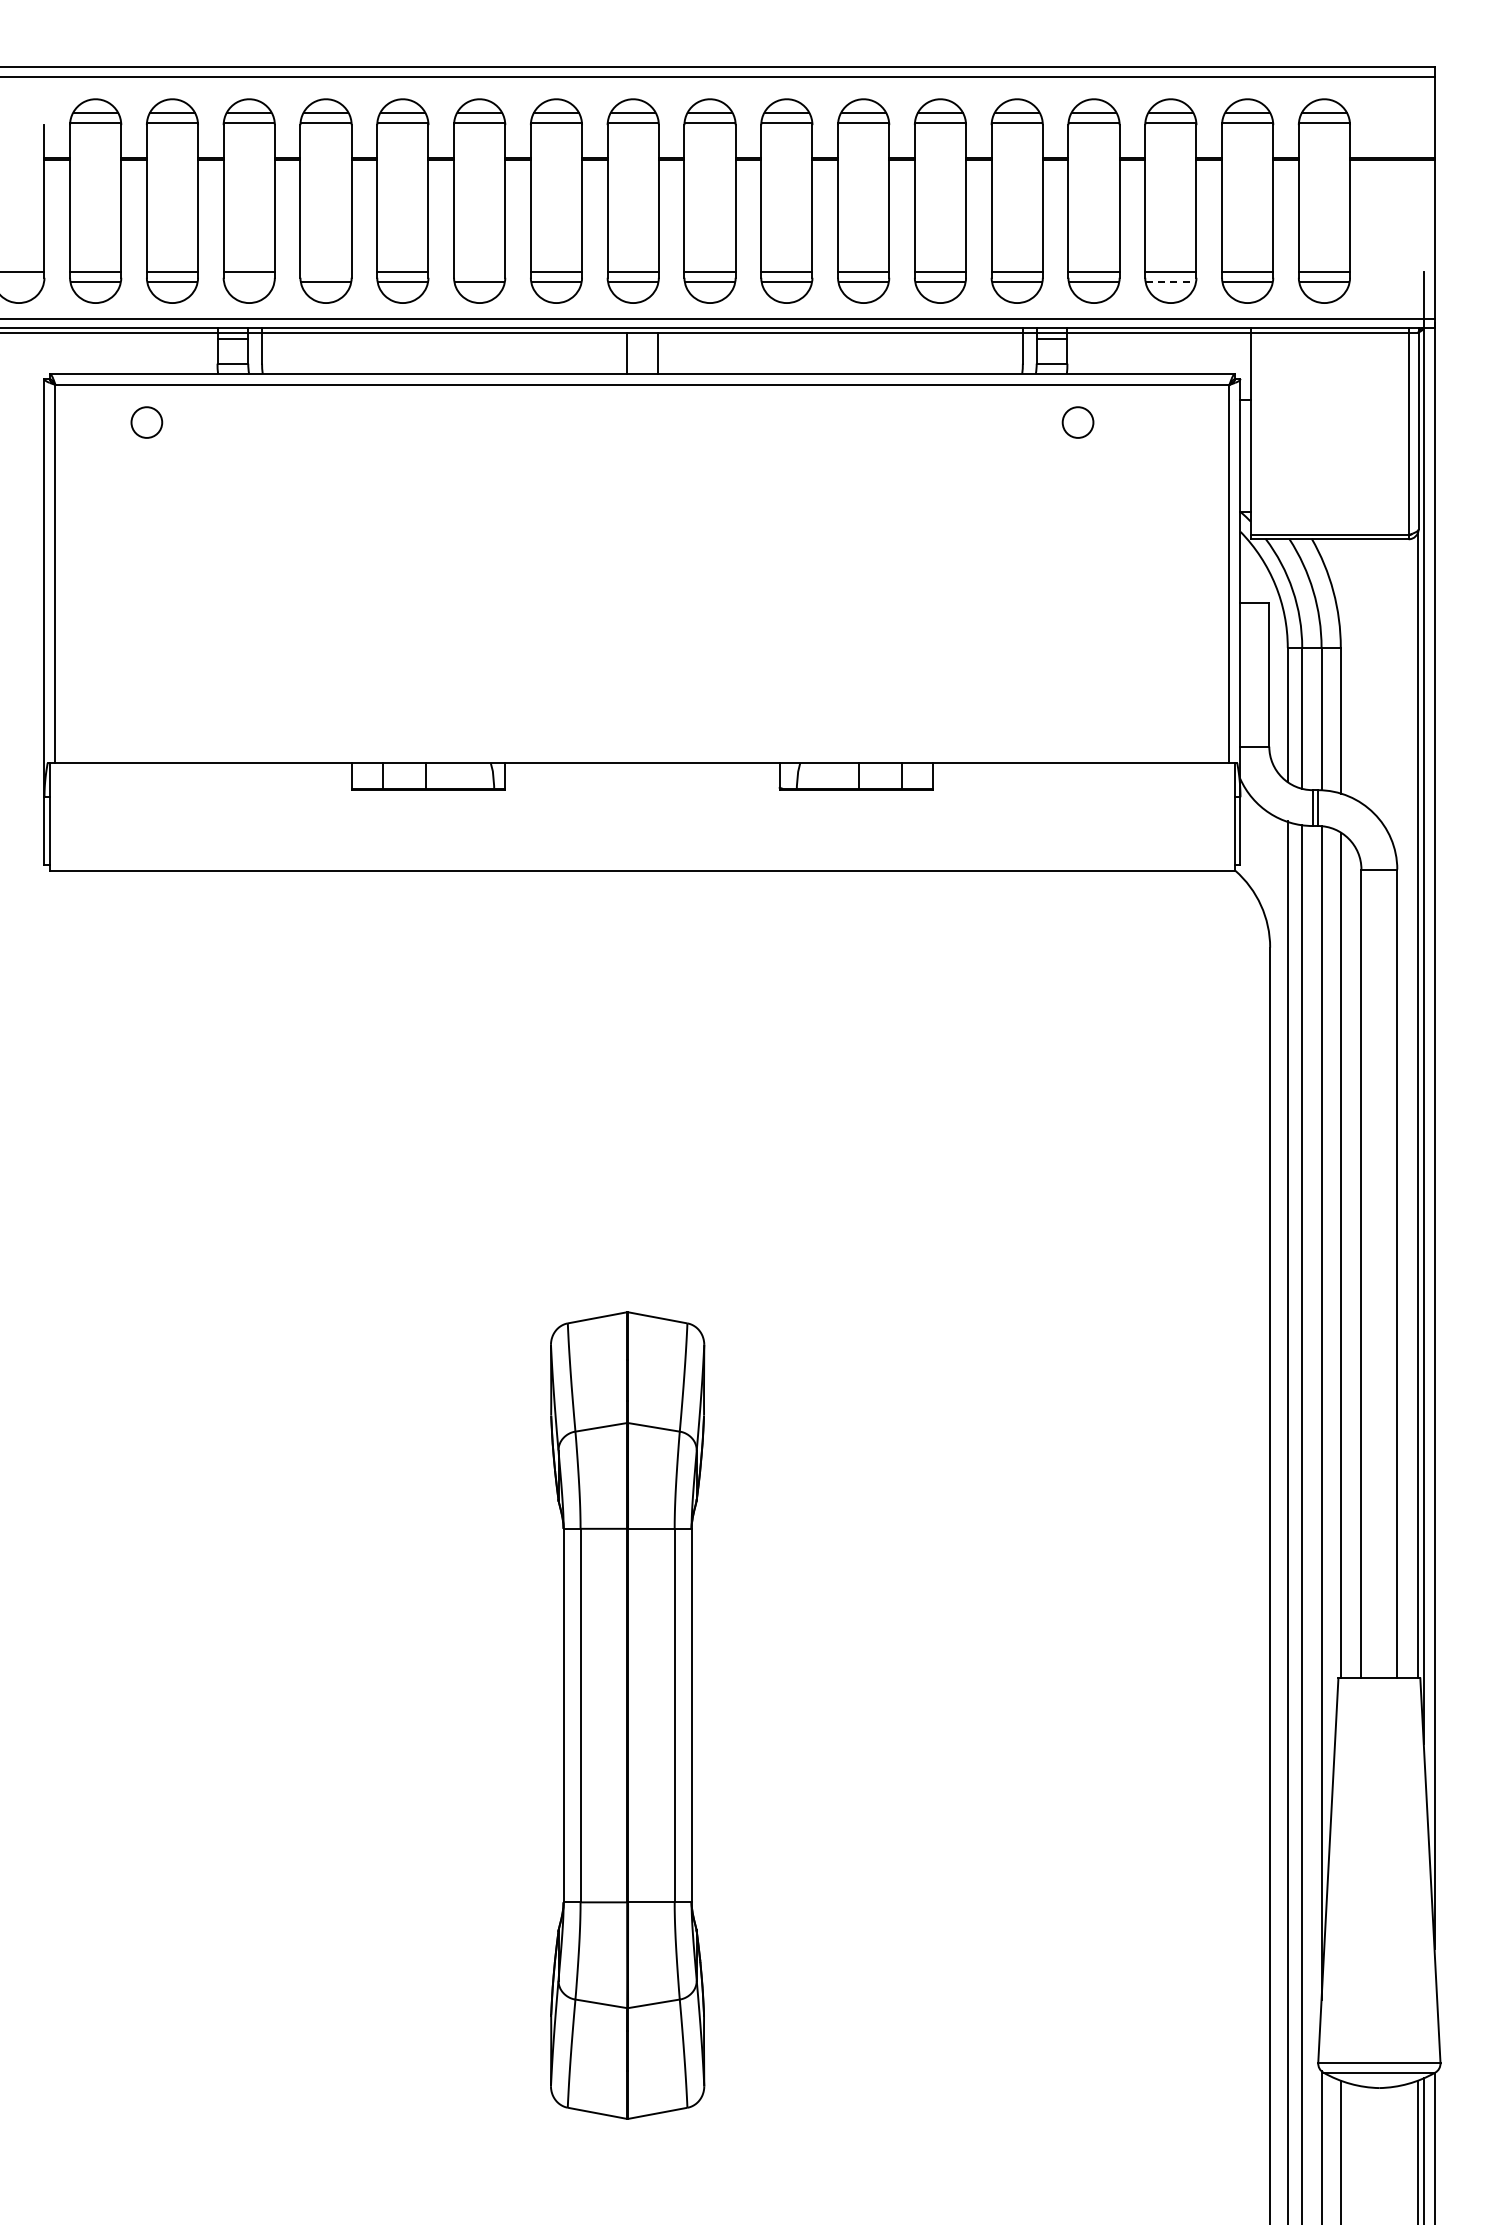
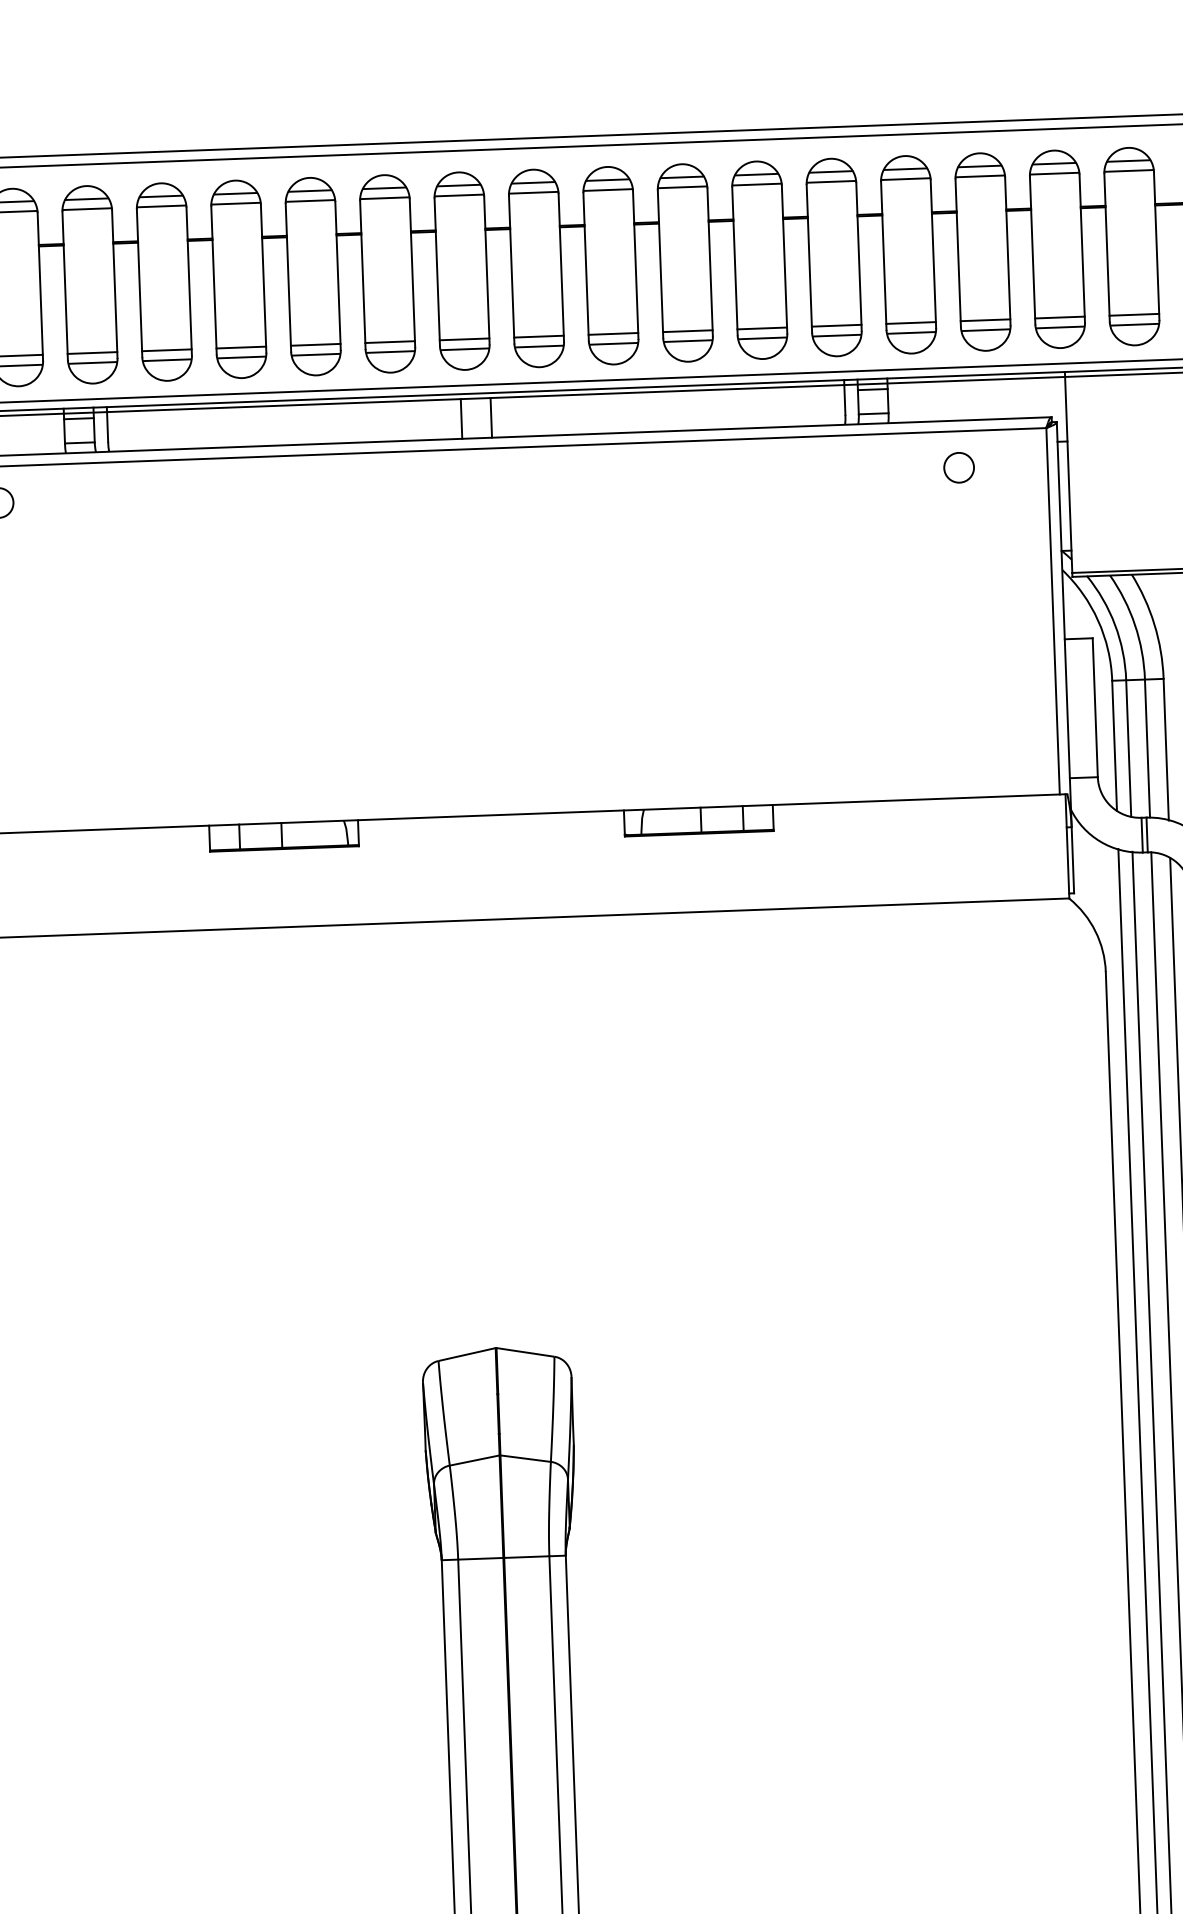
line: (325, 271) -> (166, 350), added
line: (479, 271) -> (315, 344), added
line: (248, 281) -> (92, 362), added
line: (1170, 281) -> (985, 329), dashed -> solid
circle: (1077, 422) -> (958, 467), moved

